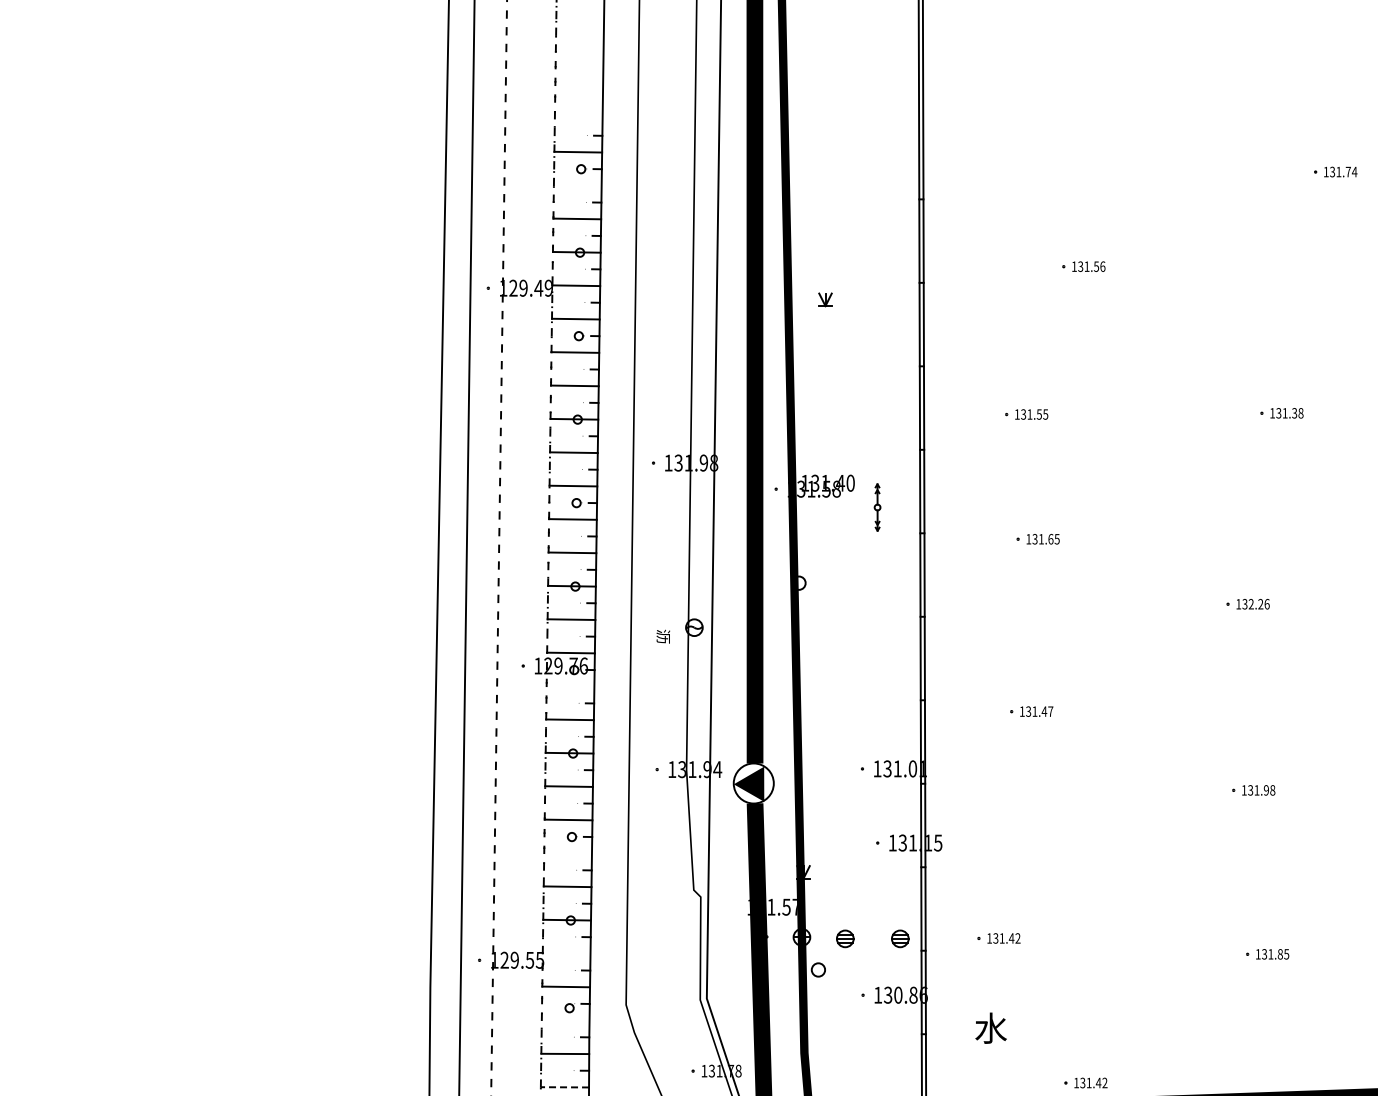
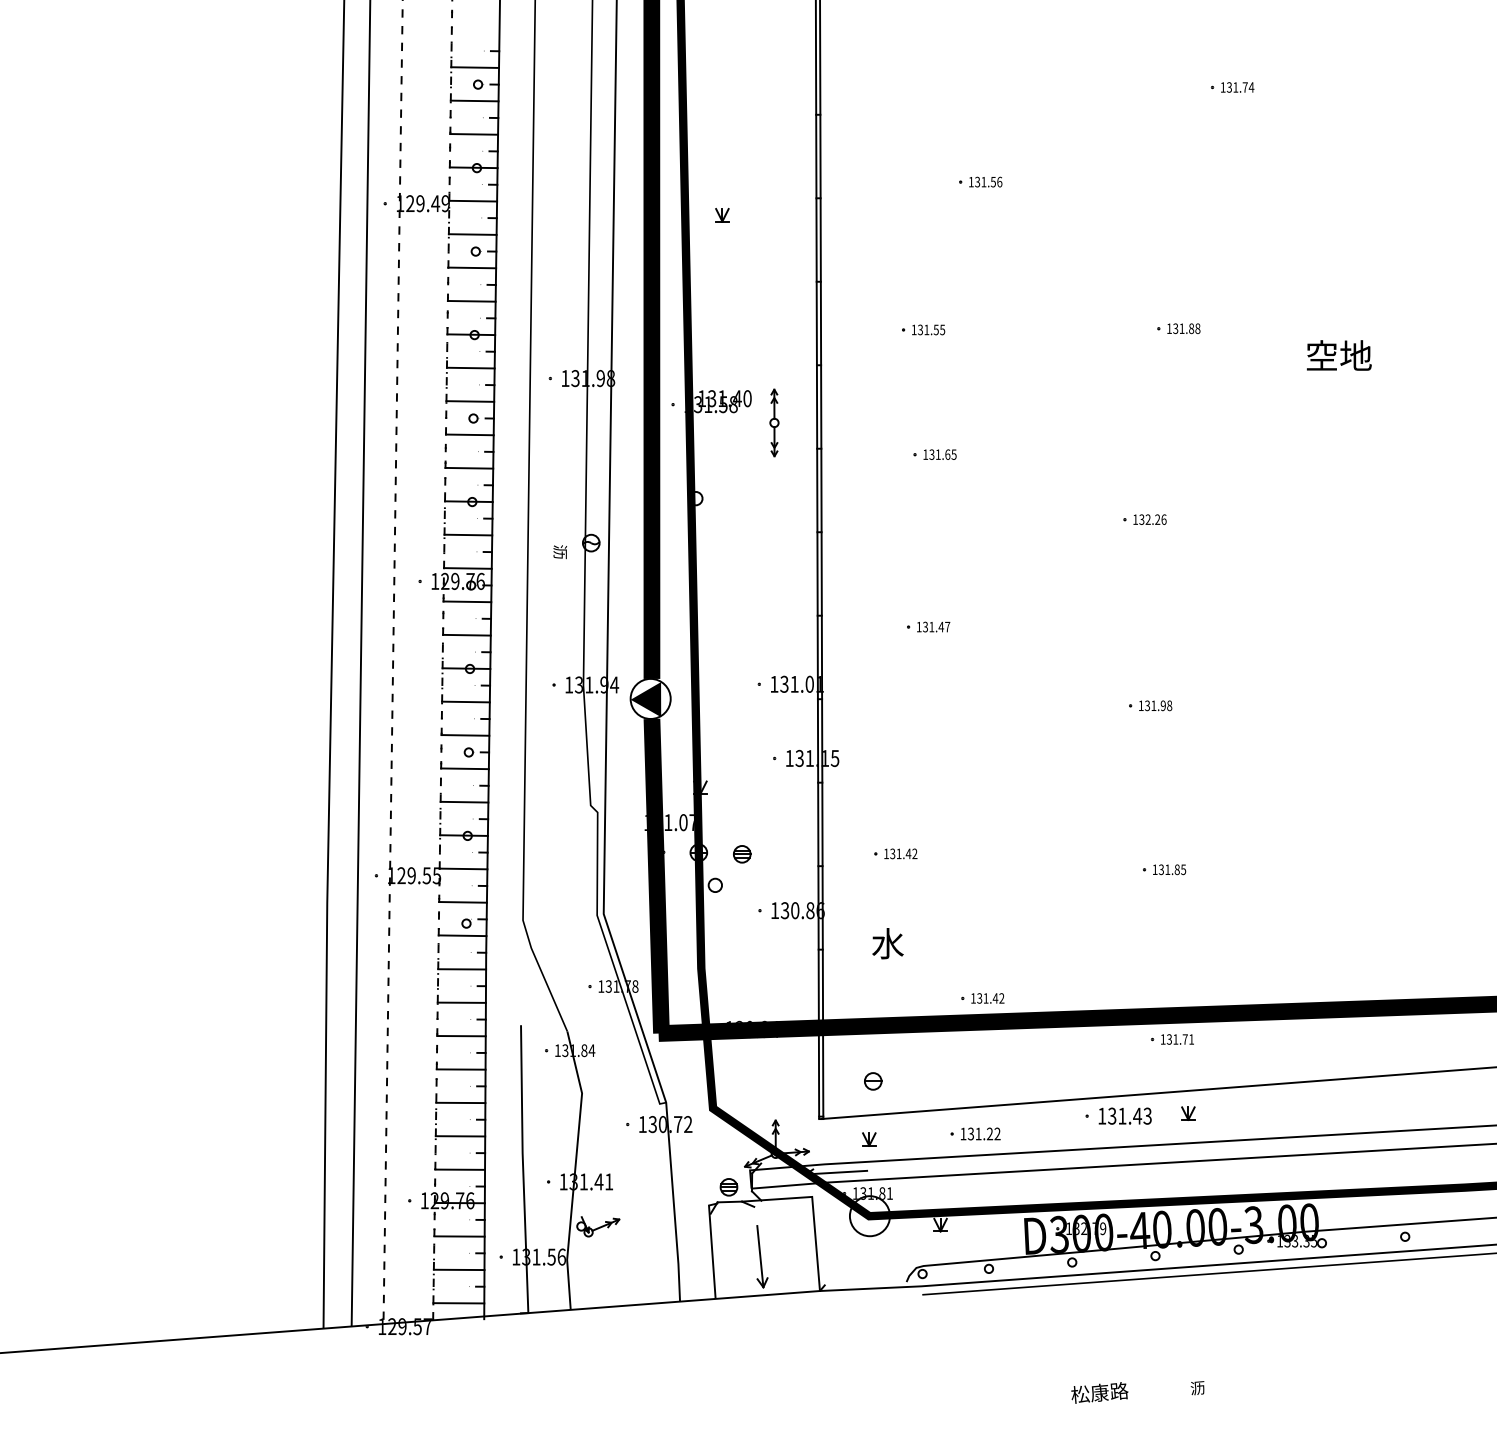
line: (577, 185) -> (474, 100), added
text: (1294, 413) -> (1191, 328), 131.38 -> 131.88
part: (877, 507) -> (774, 422), size x1.43
line: (570, 686) -> (467, 601), added
line: (567, 853) -> (464, 768), added
text: (786, 907) -> (683, 822), 131.57 -> 131.07
part: (900, 939) -> (797, 854), removed
line: (566, 953) -> (463, 868), added
line: (565, 1020) -> (462, 935), added
line: (564, 1087) -> (461, 1002), dashed -> solid

